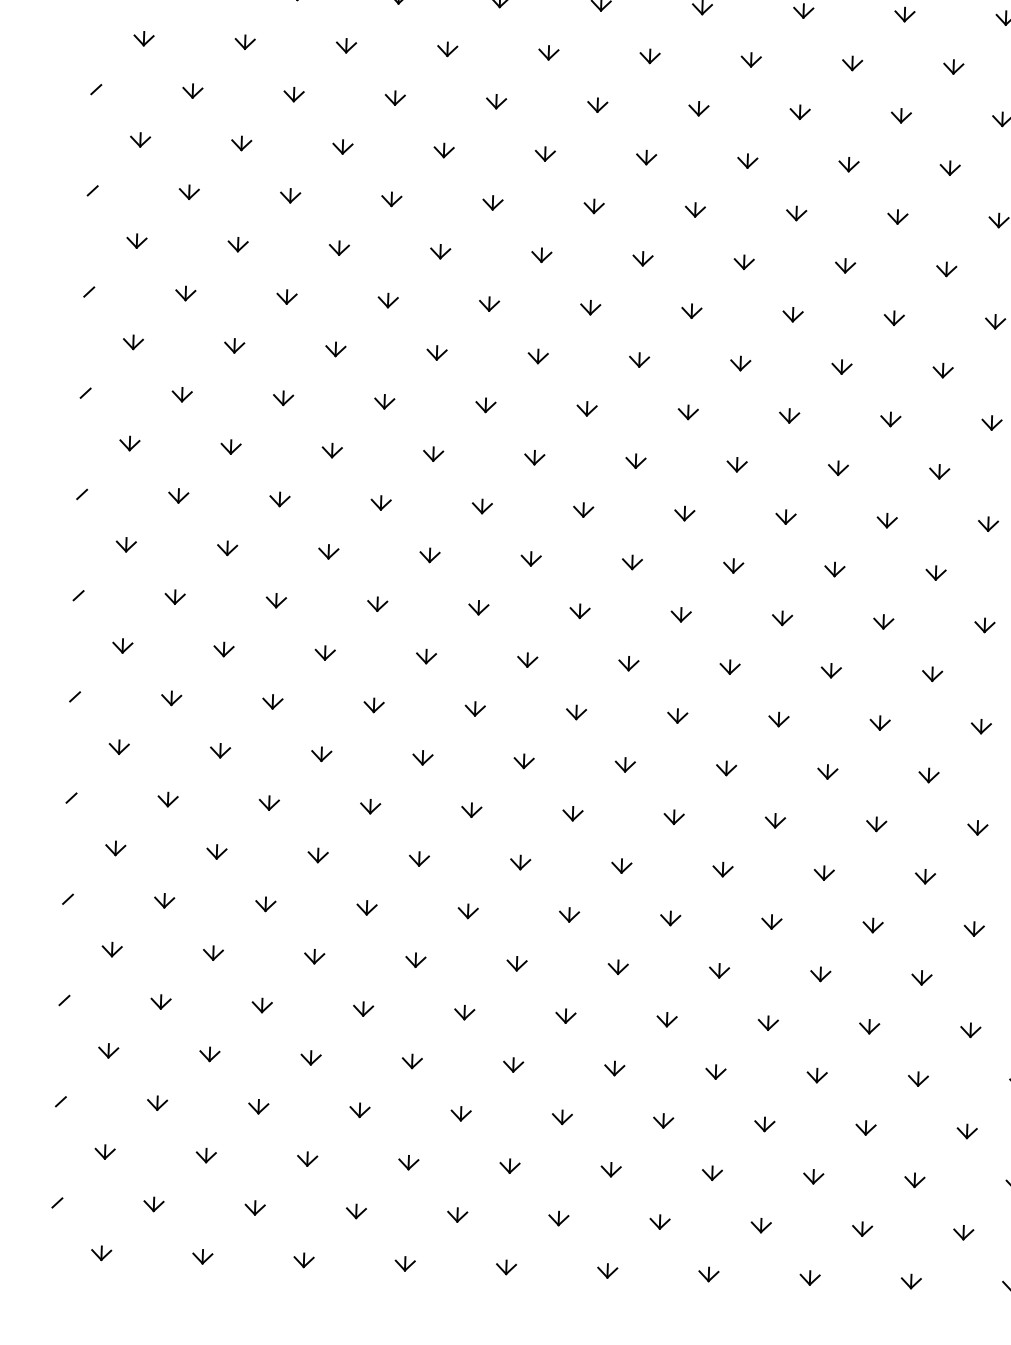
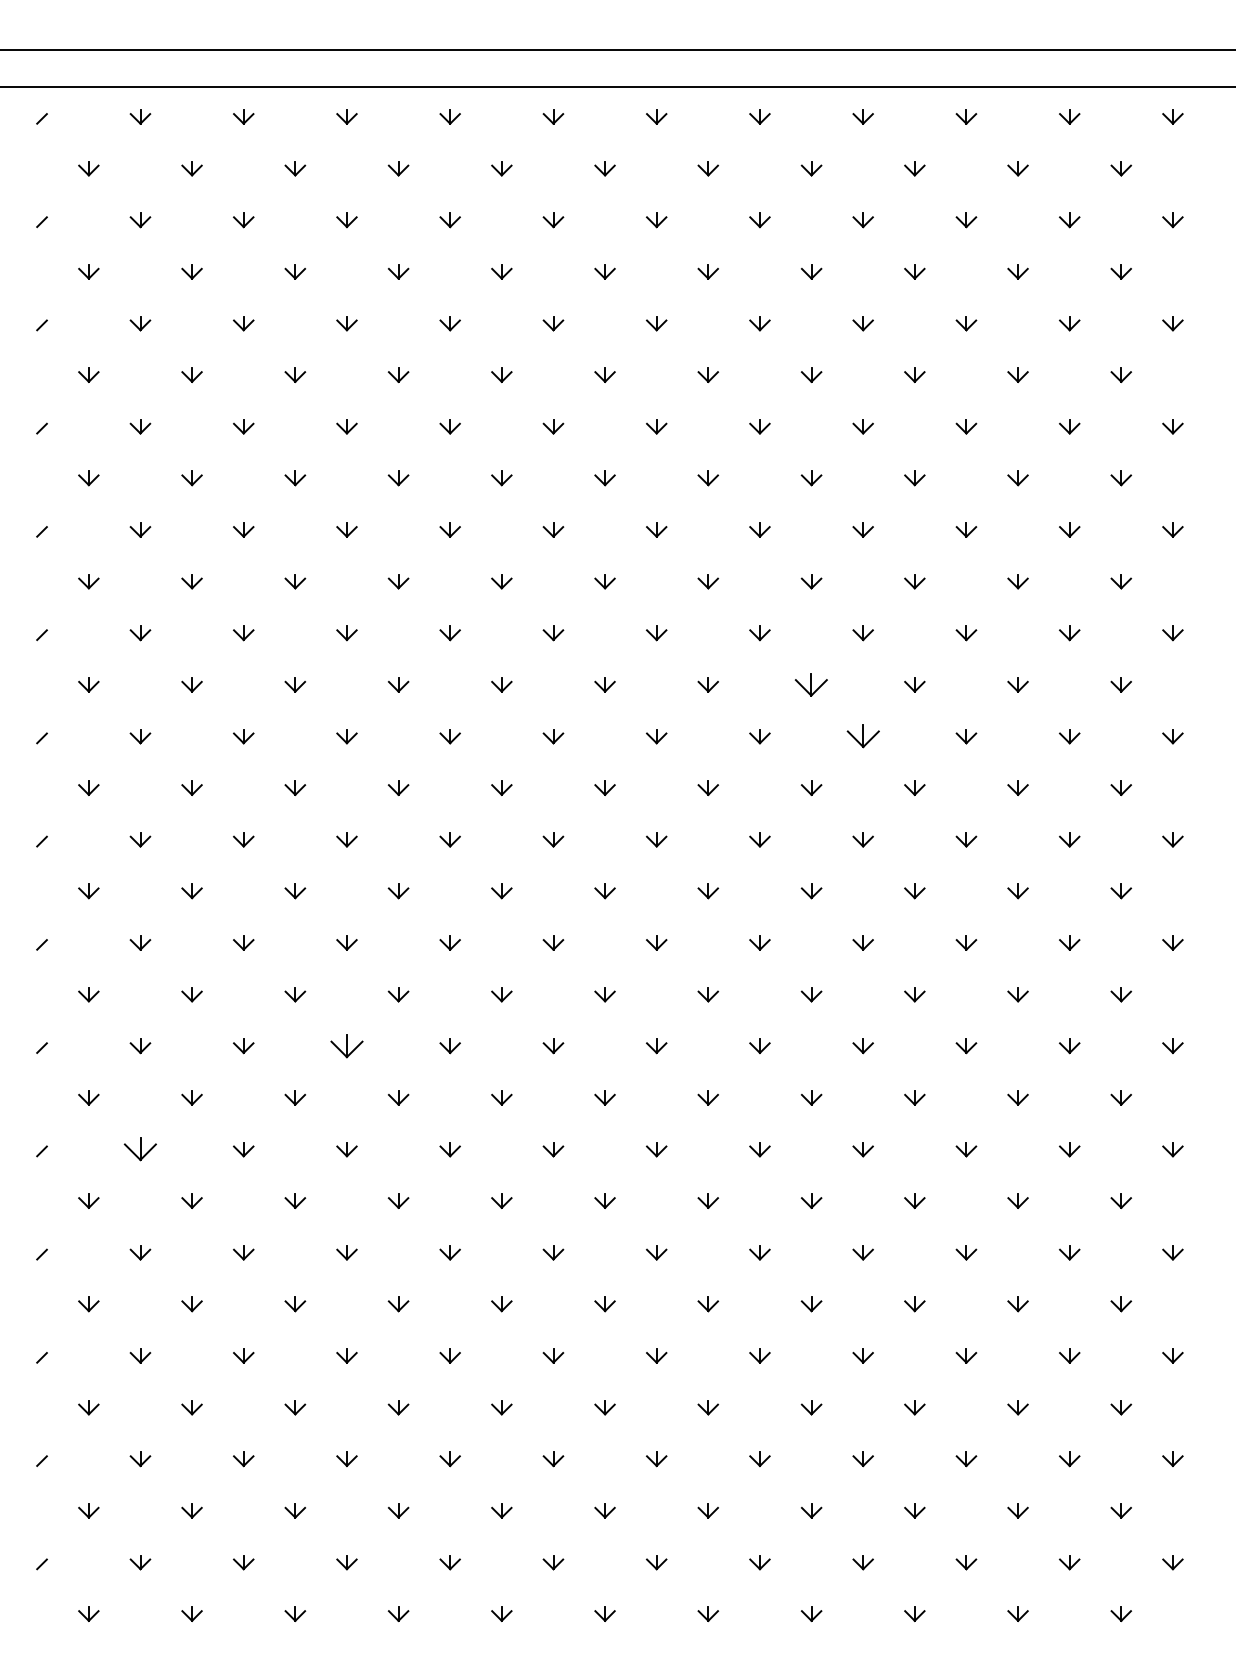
part: (841, 366) -> (811, 684), size x1.6
part: (890, 419) -> (862, 736), size x1.6
part: (373, 704) -> (346, 1045), size x1.6
part: (168, 799) -> (140, 1149), size x1.6

